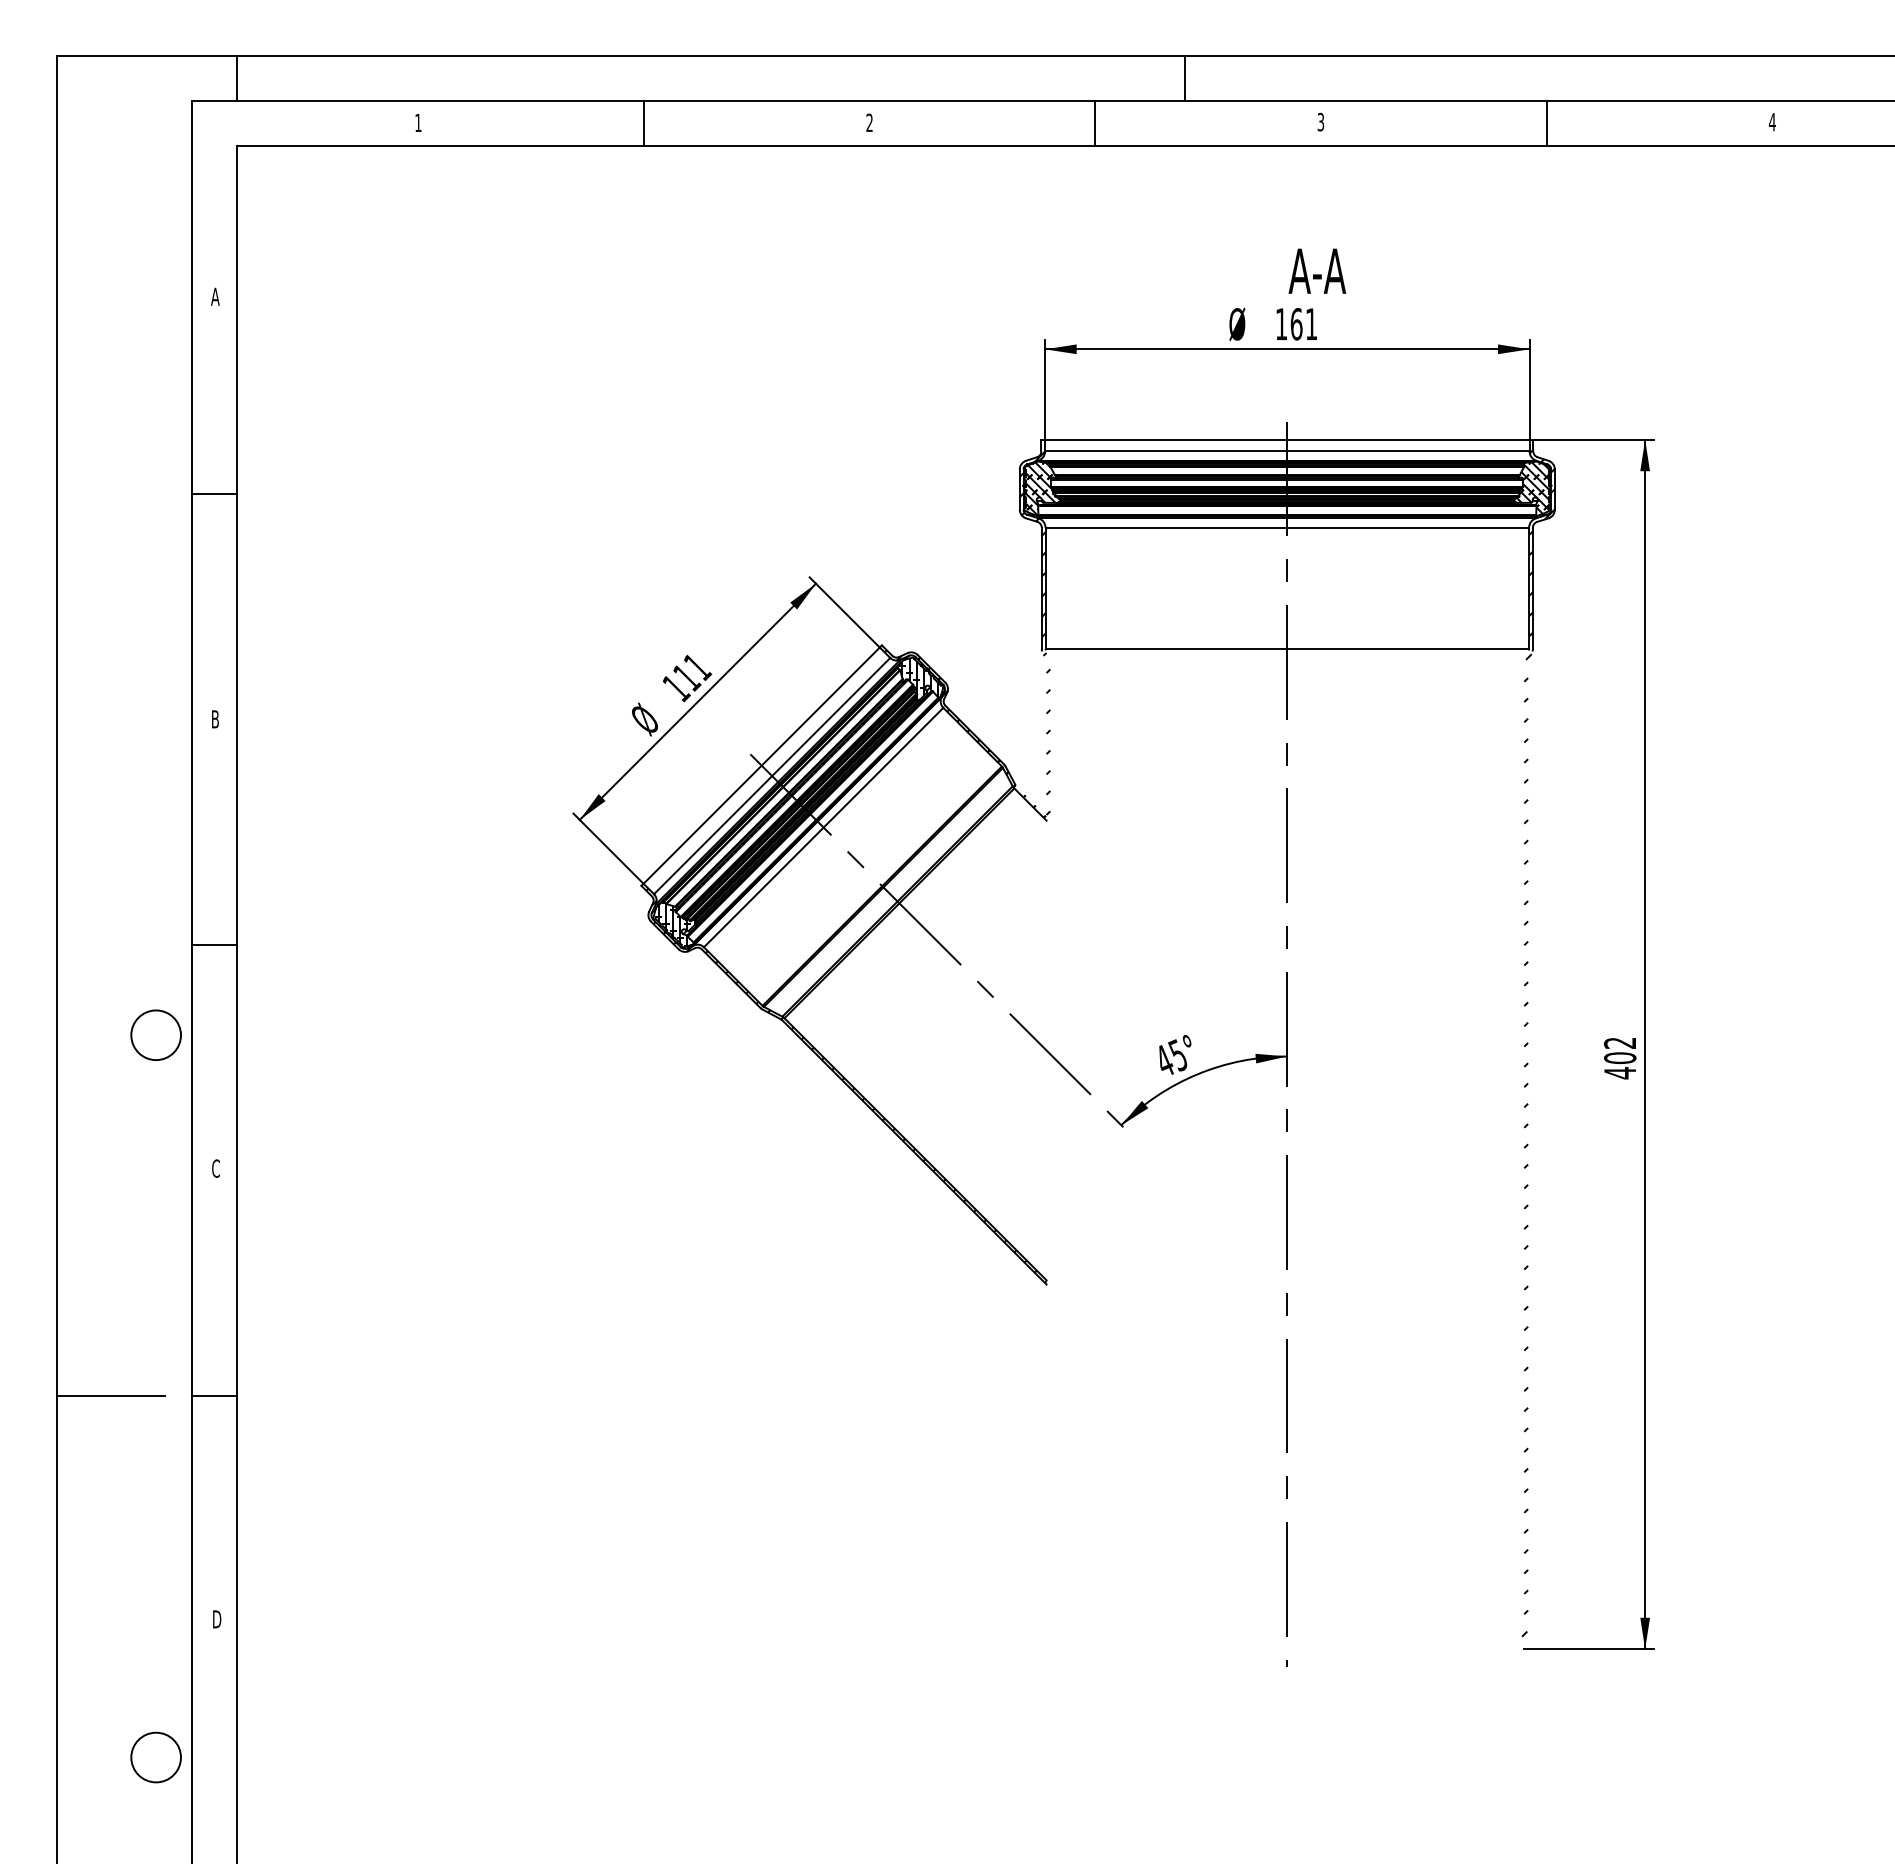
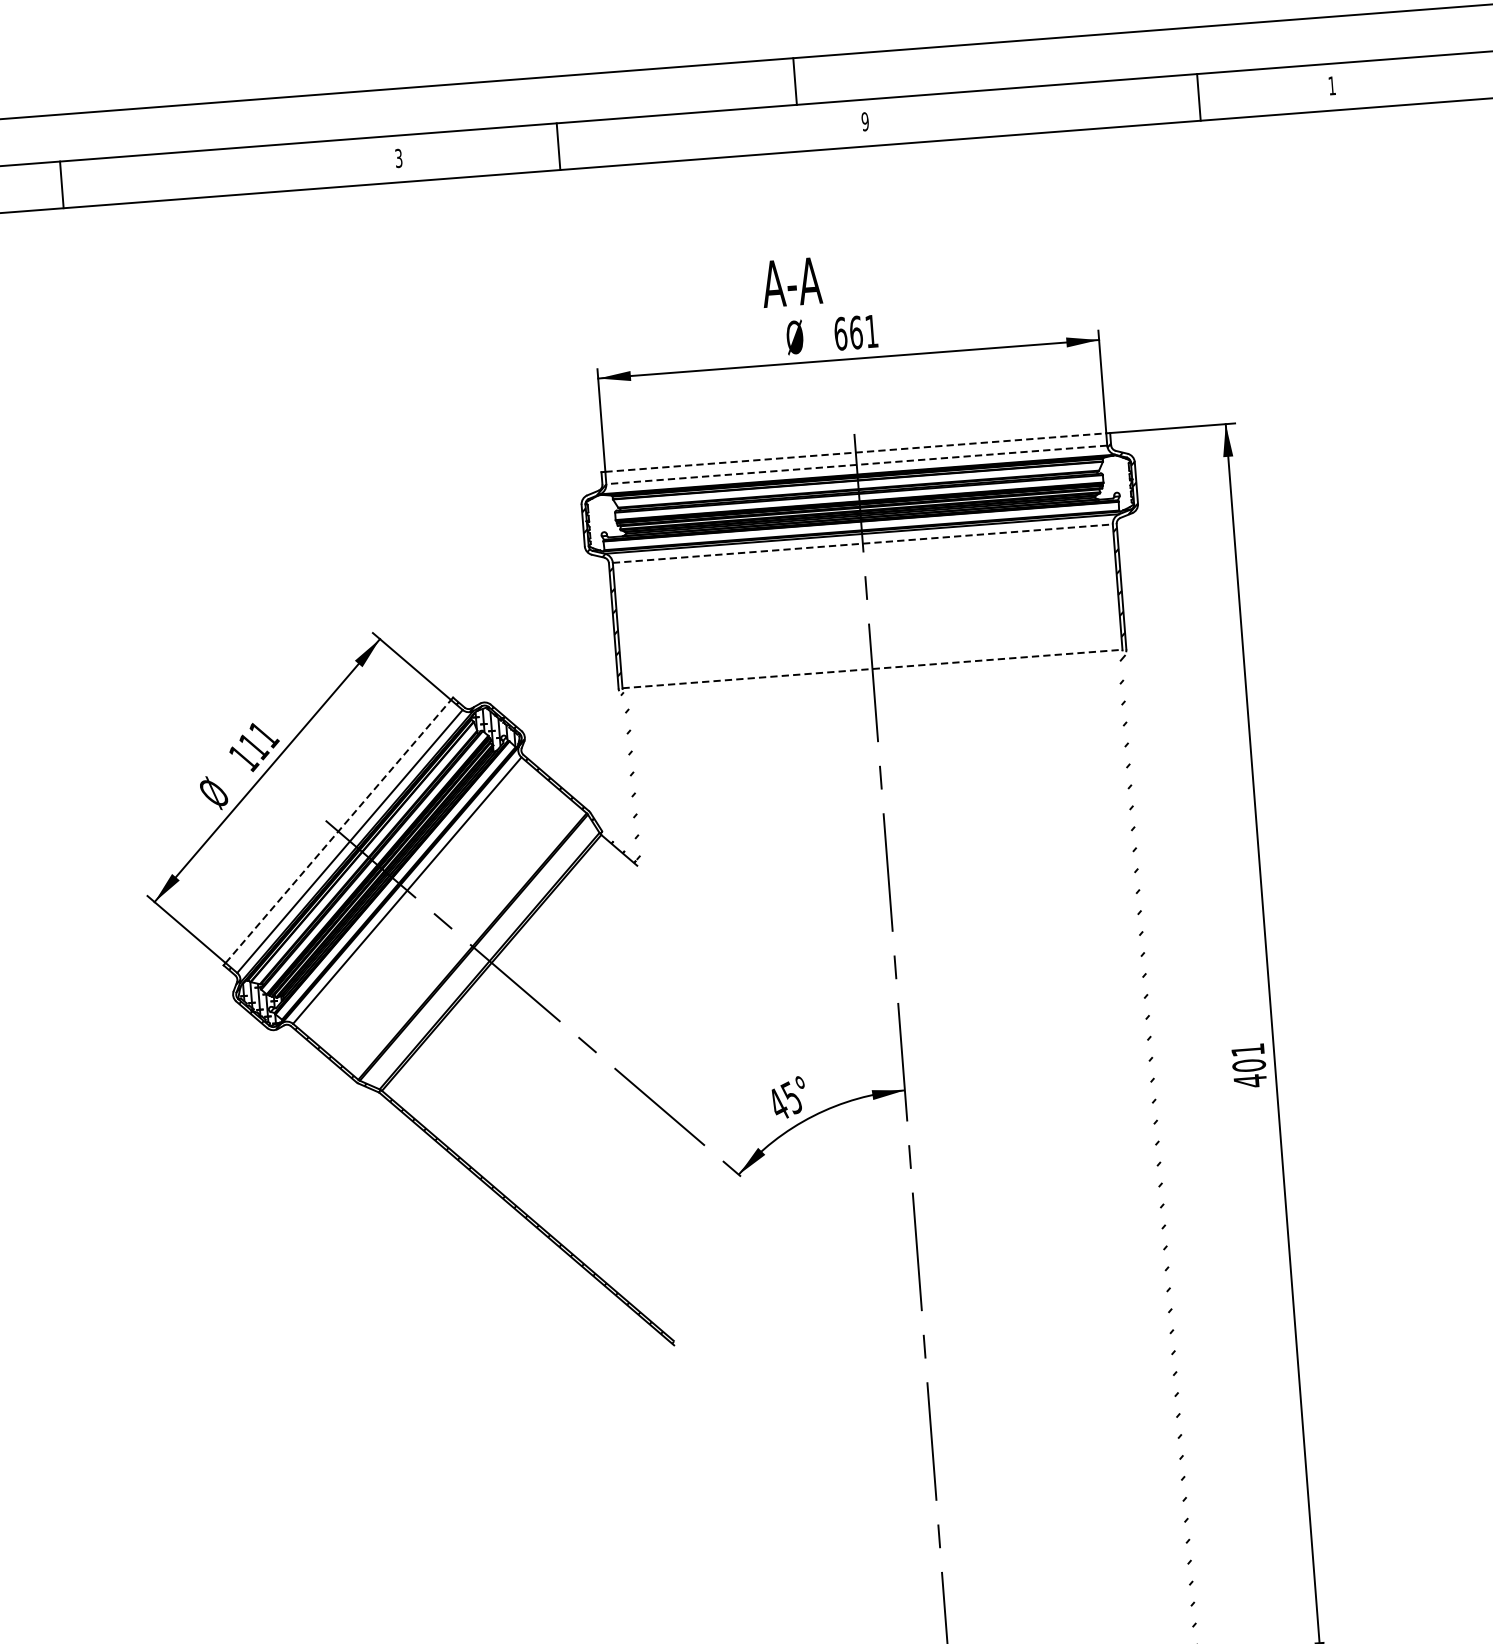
line: (1185, 77) -> (795, 80), moved
text: (1320, 122) -> (864, 122), 3 -> 9
text: (1771, 122) -> (1331, 86), 4 -> 1
line: (643, 123) -> (61, 184), moved
text: (869, 123) -> (398, 159), 2 -> 3
line: (1095, 123) -> (558, 146), moved
line: (1546, 123) -> (1198, 97), moved
text: (1317, 270) -> (791, 281), moved
text: (1281, 324) -> (840, 334), 161 -> 661
line: (1287, 439) -> (855, 452), solid -> dashed
line: (1286, 451) -> (855, 464), solid -> dashed
hatch: (1532, 487) -> (1113, 482), removed
hatch: (1040, 488) -> (604, 522), removed
line: (1287, 527) -> (862, 543), solid -> dashed
line: (1287, 648) -> (872, 668), solid -> dashed
line: (762, 765) -> (339, 831), solid -> dashed
text: (1619, 1042) -> (1247, 1049), 402 -> 401

